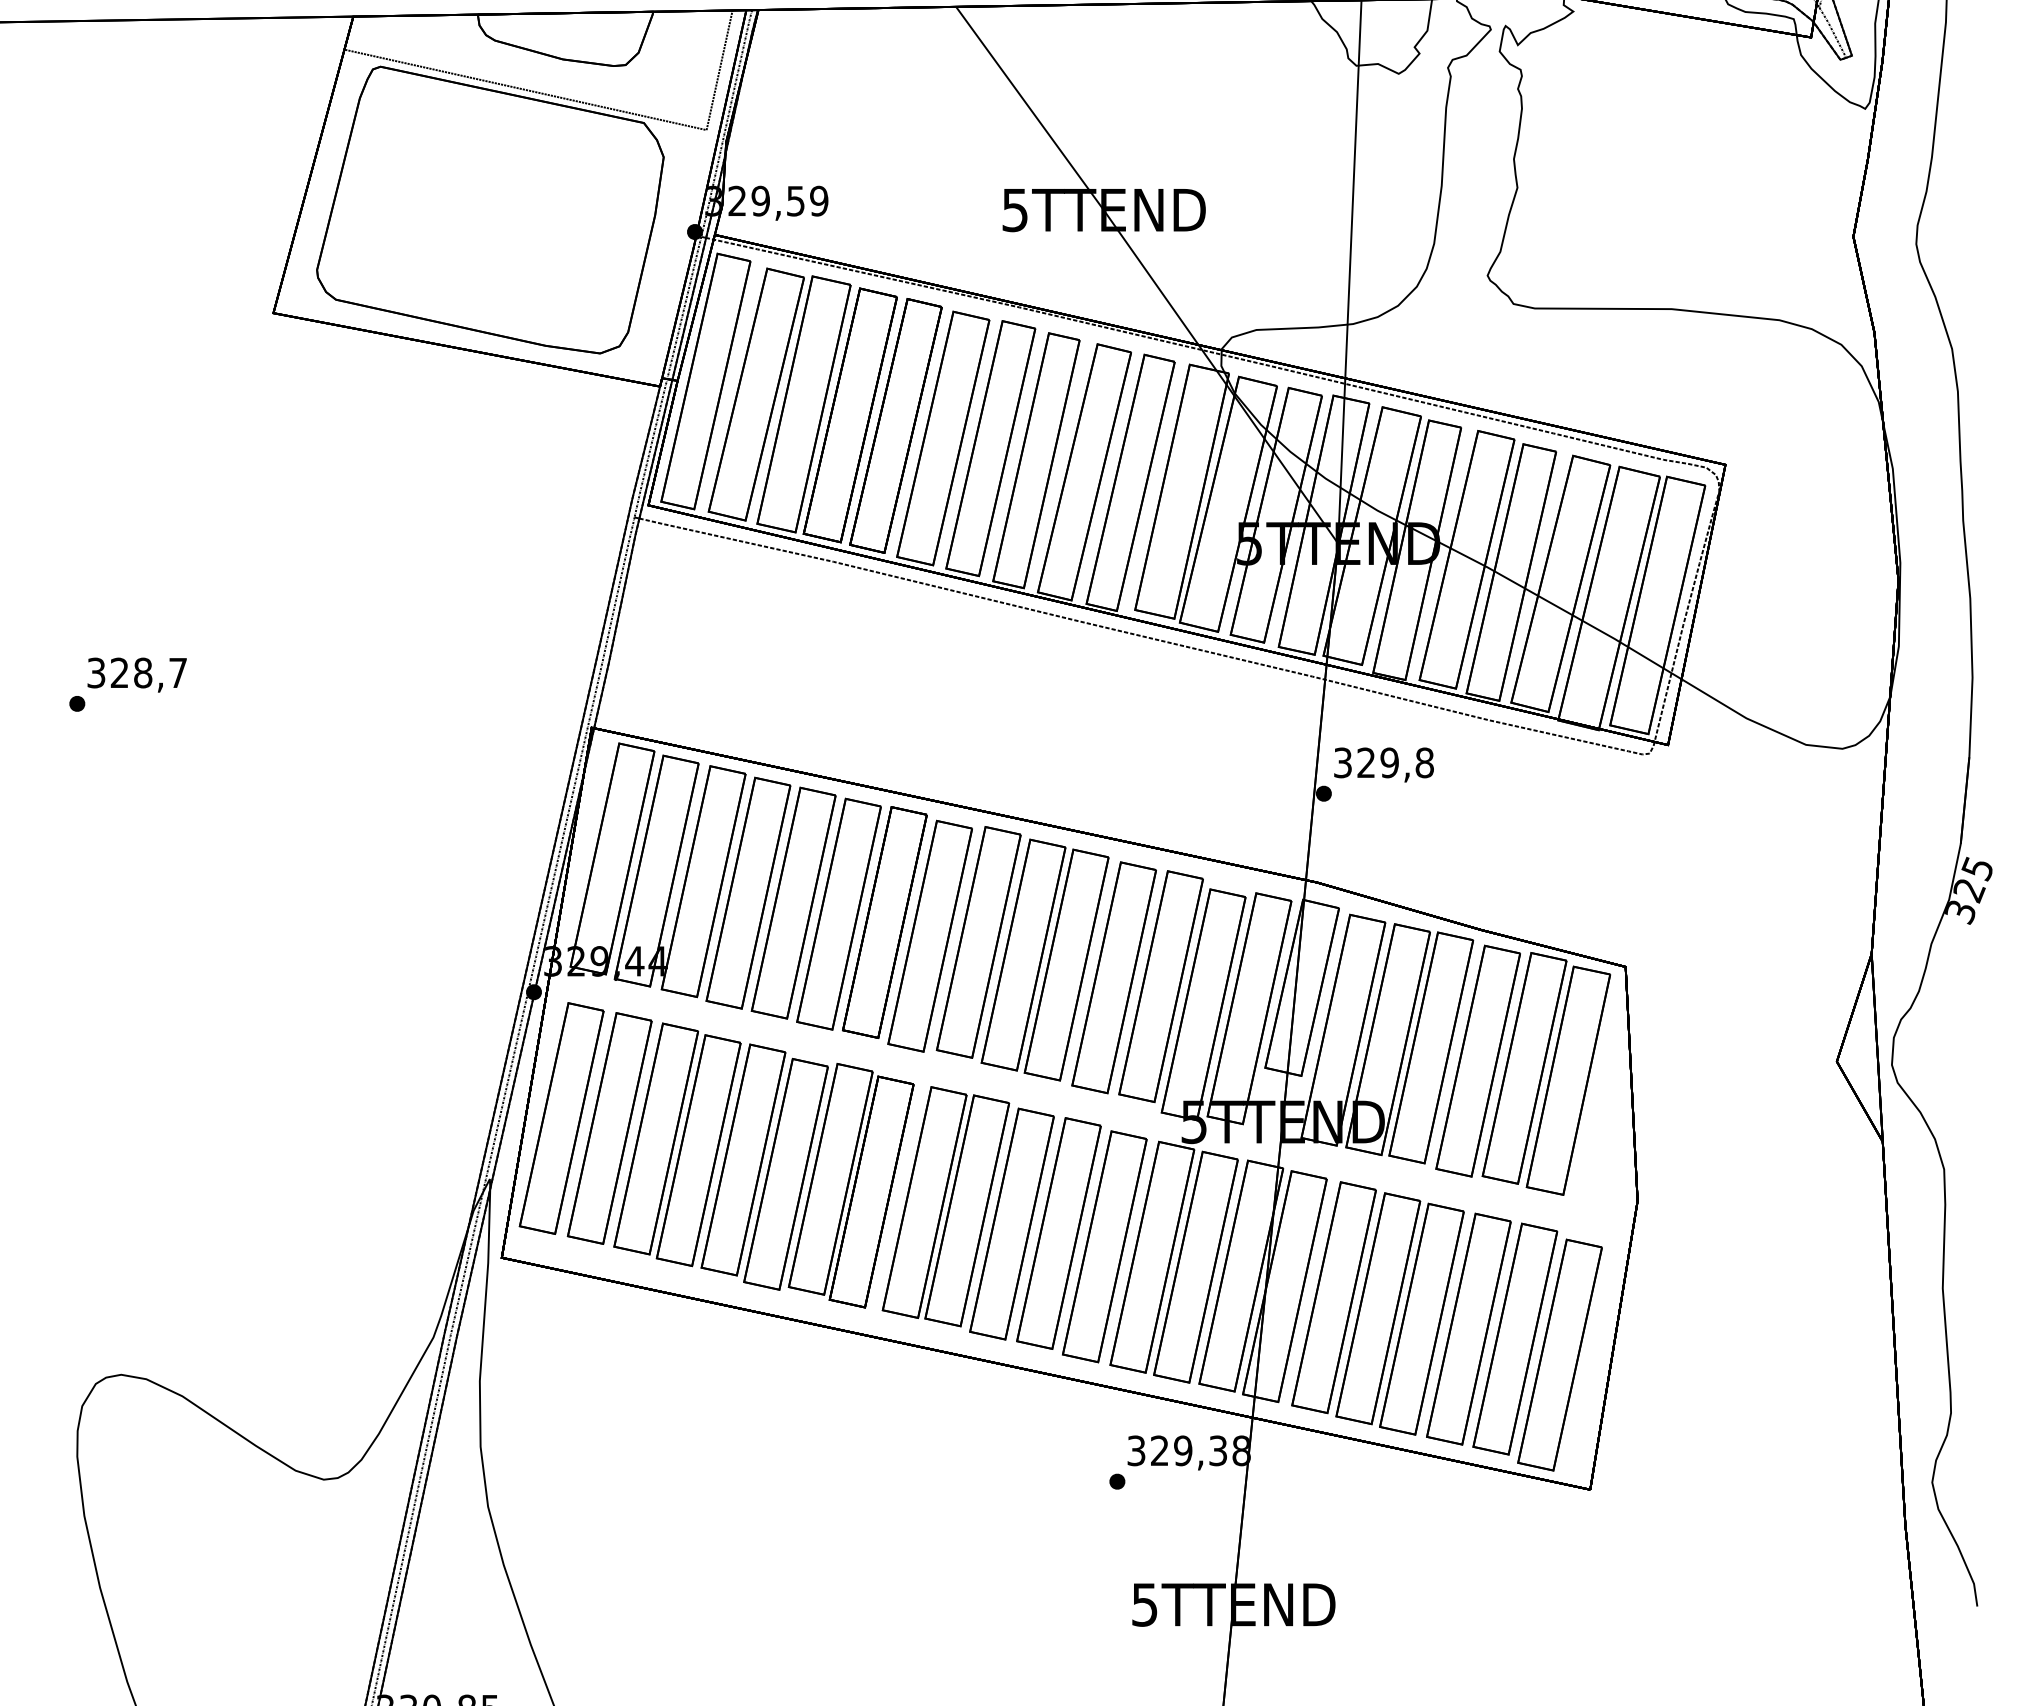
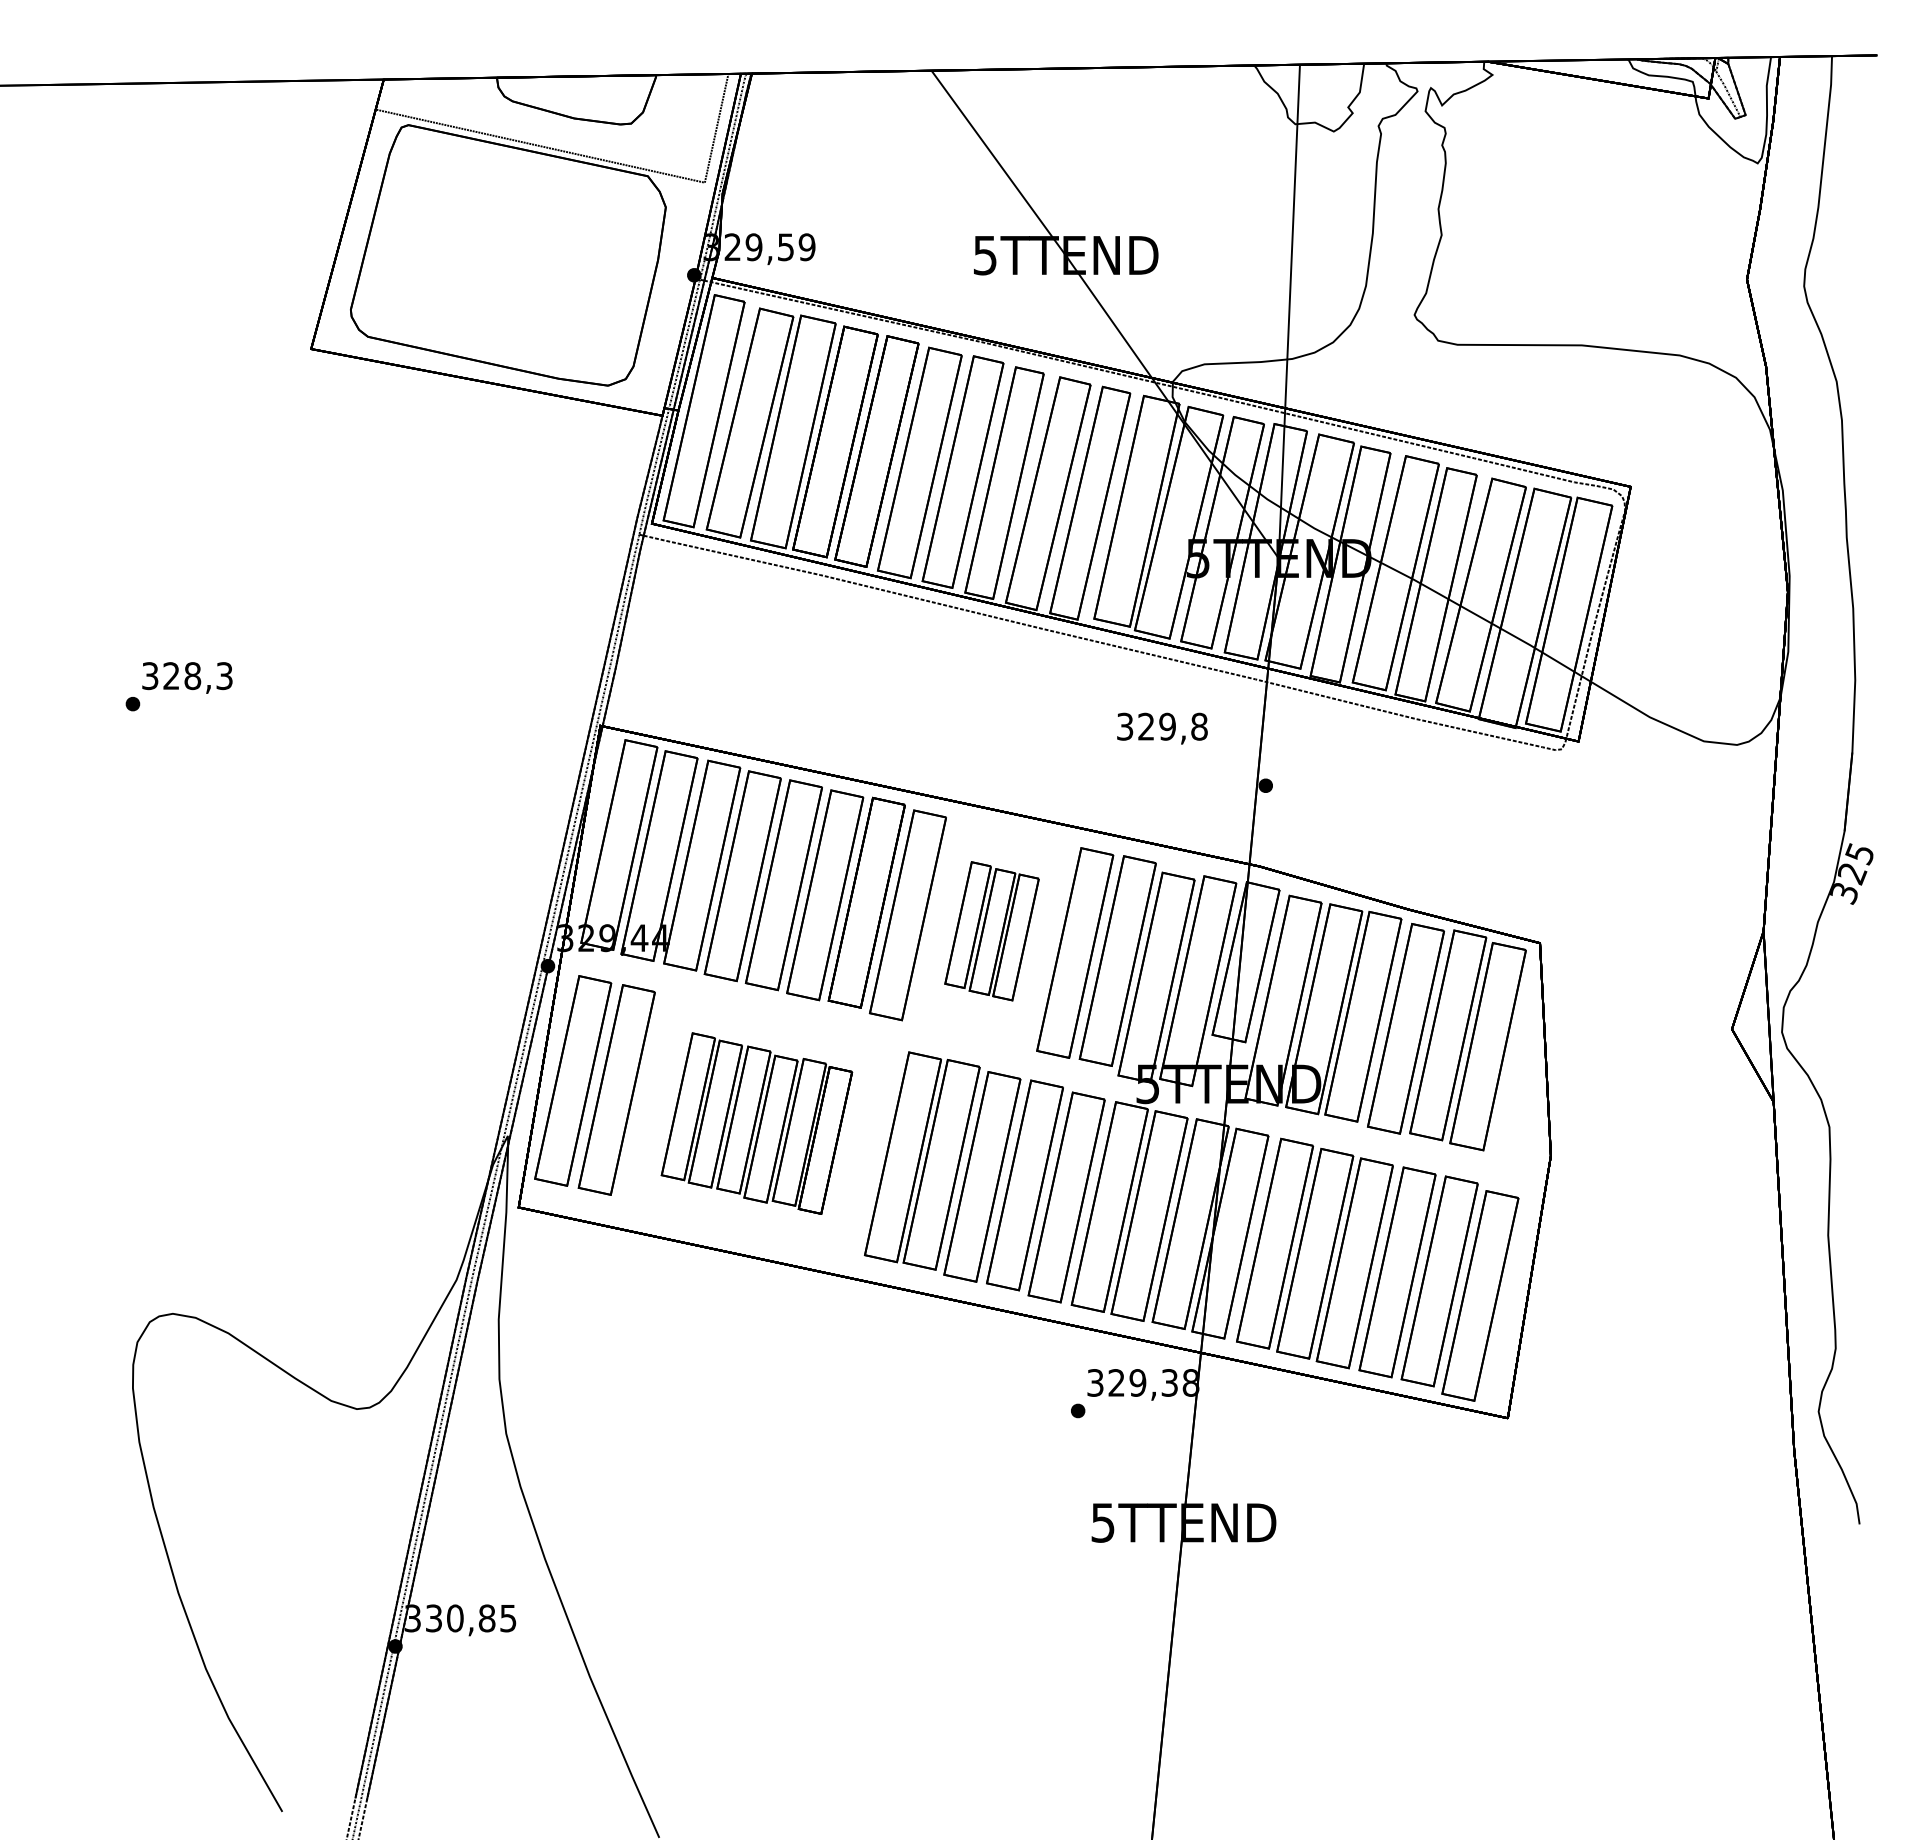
text: (178, 673) -> (224, 676), 328,7 -> 328,3
text: (1384, 764) -> (1162, 728), moved
part: (1022, 954) -> (991, 931), size x0.6
part: (763, 1165) -> (756, 1123), size x0.7

